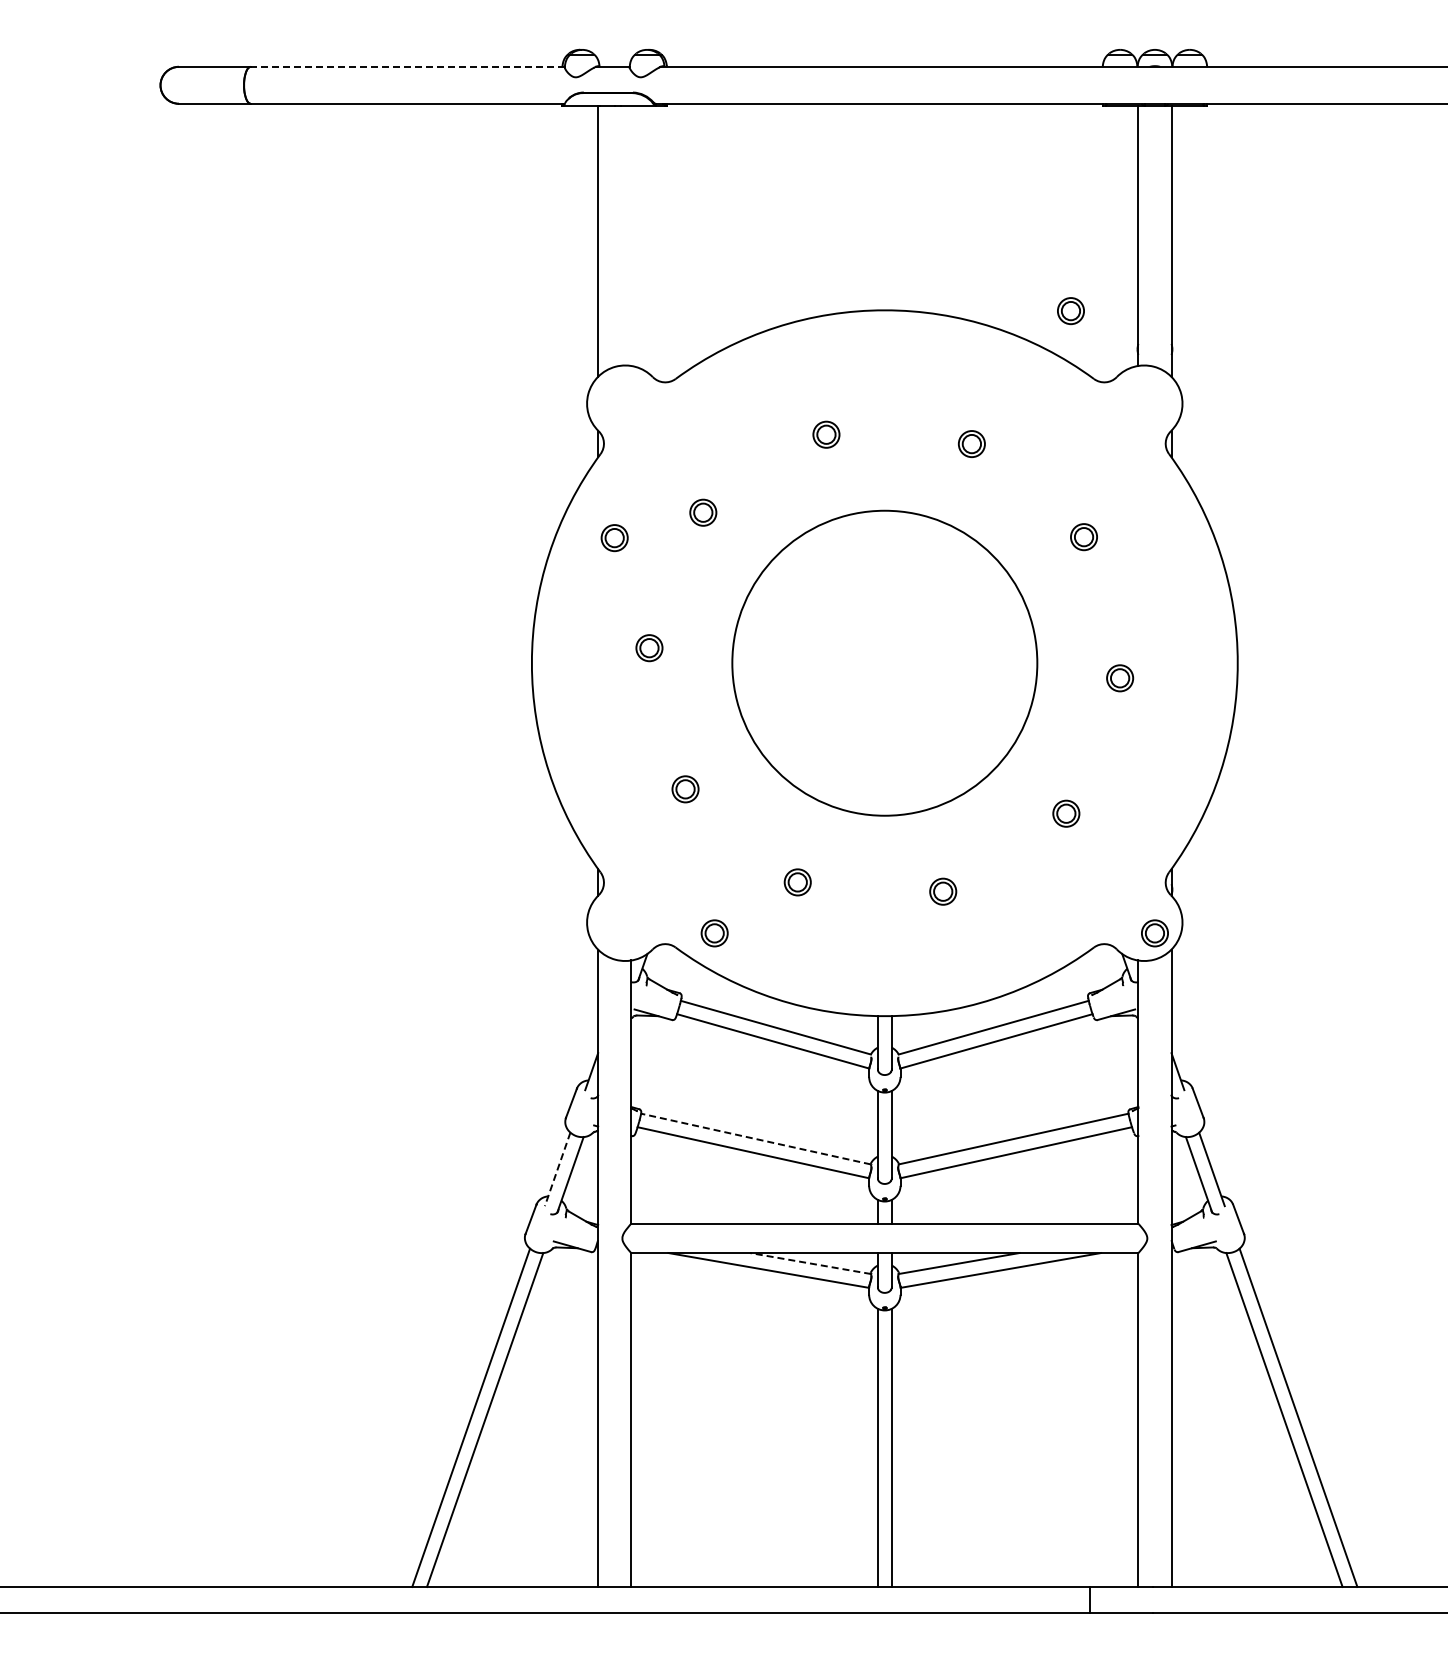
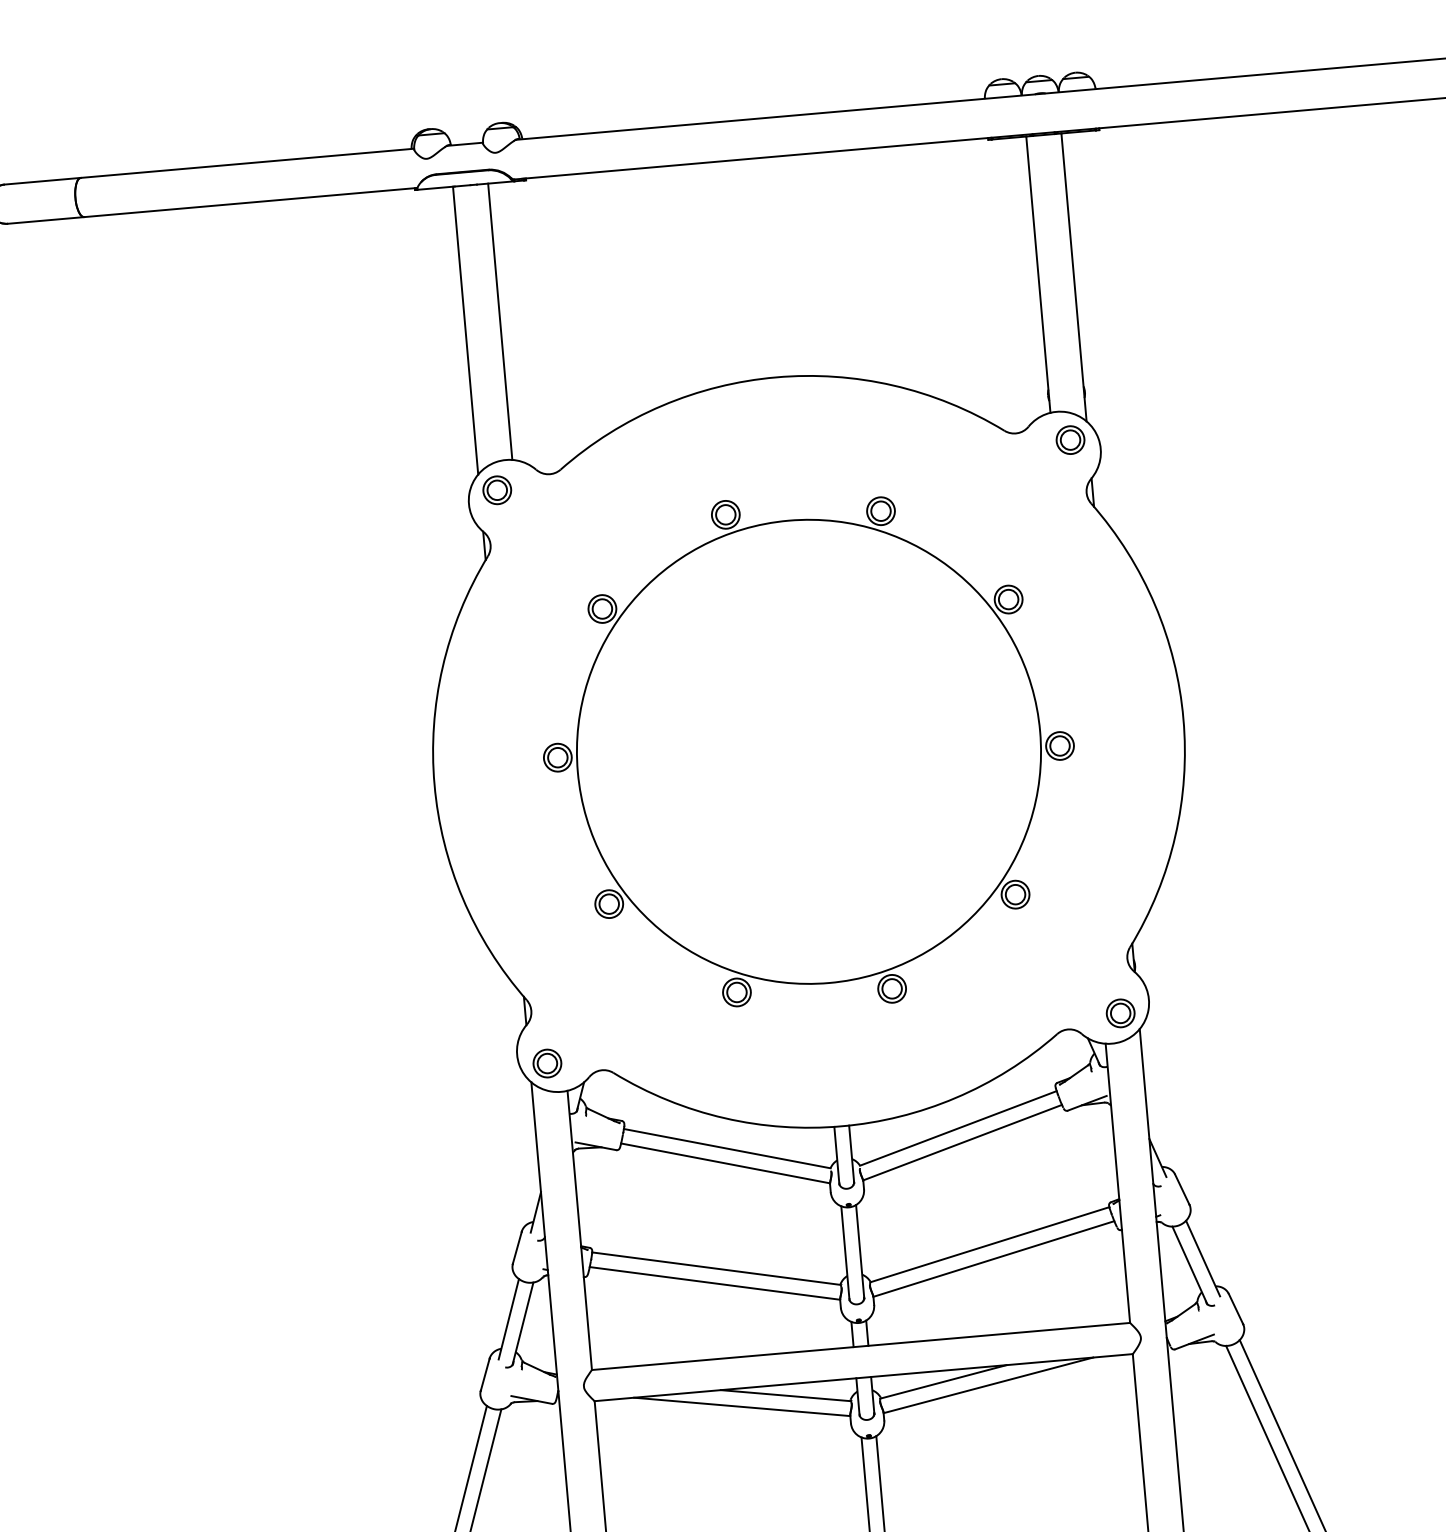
line: (407, 66) -> (247, 162), dashed -> solid
line: (631, 235) -> (500, 321), added
part: (1070, 311) -> (1070, 440), moved
part: (614, 538) -> (497, 490), moved
circle: (884, 663) -> (808, 752), size x1.43
part: (714, 933) -> (547, 1063), moved
line: (755, 1139) -> (715, 1269), dashed -> solid
line: (557, 1169) -> (508, 1319), dashed -> solid
line: (810, 1263) -> (785, 1395), dashed -> solid

